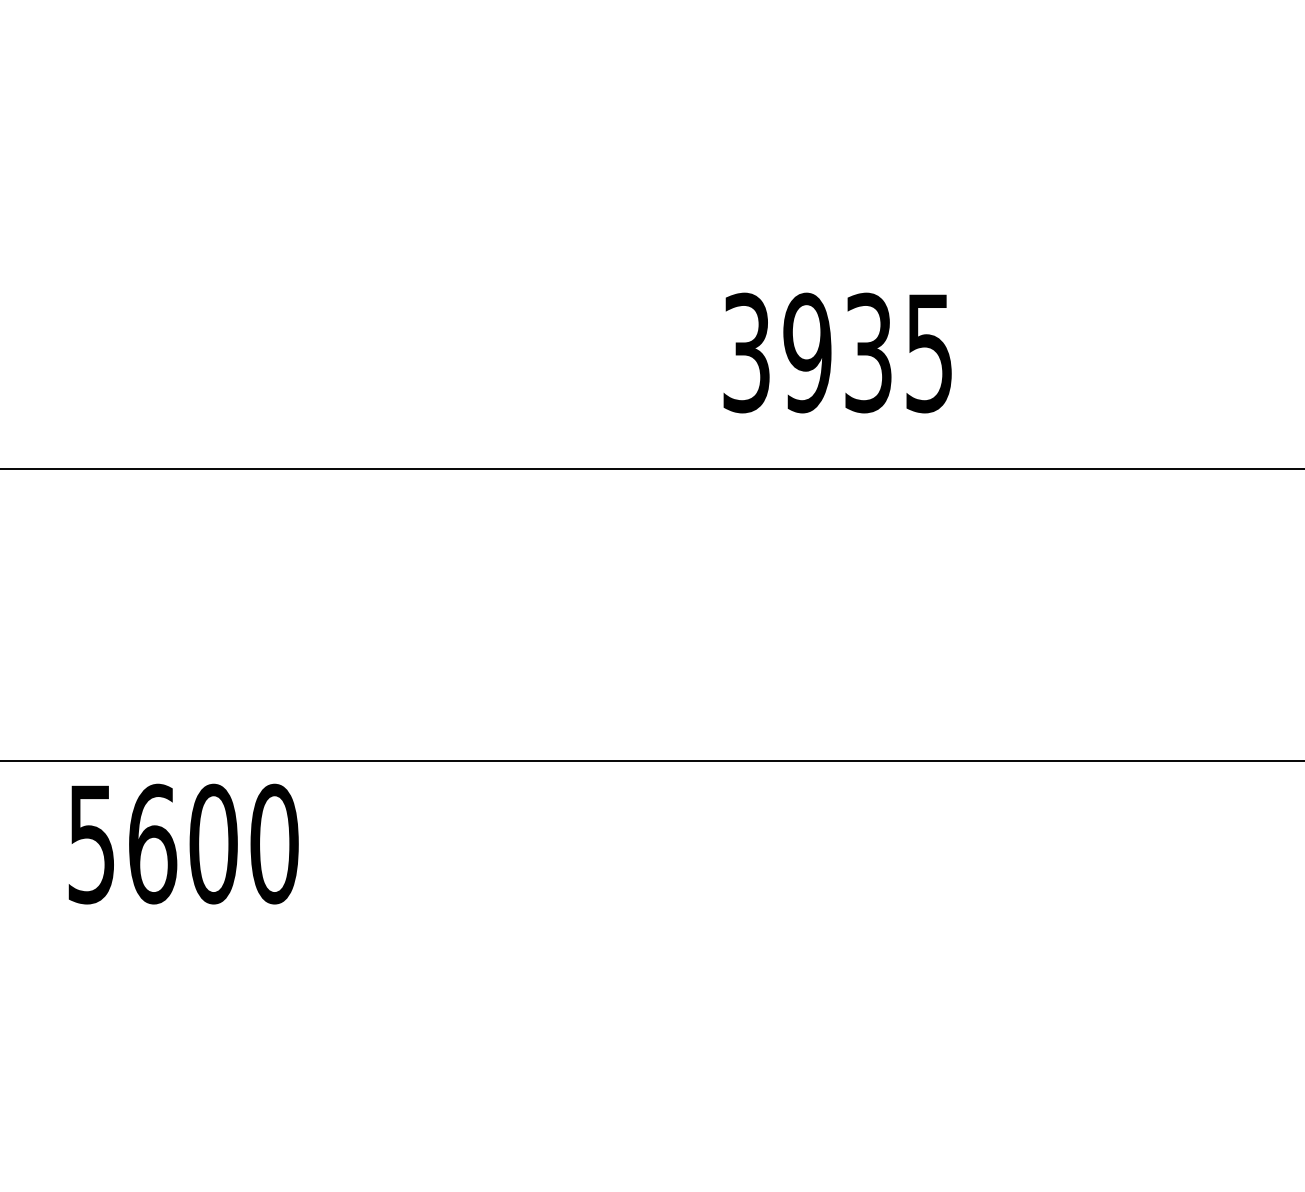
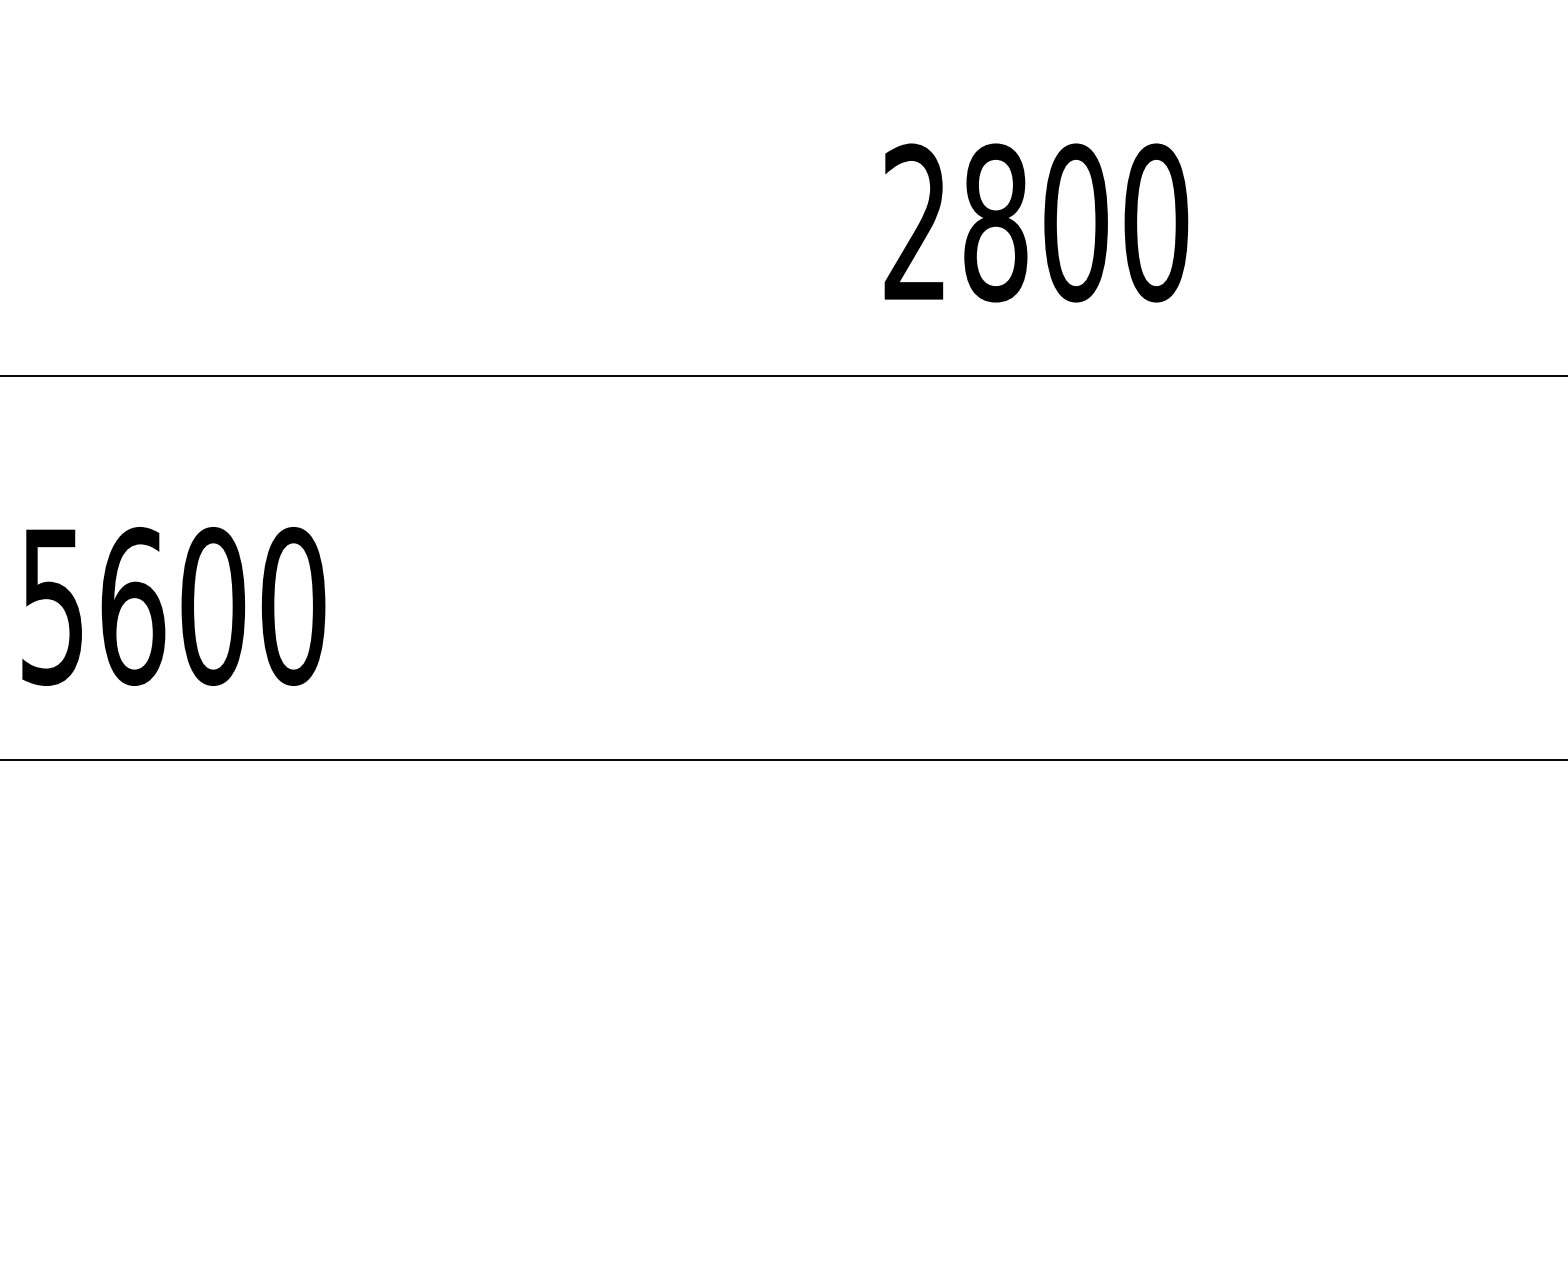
text: (838, 352) -> (1036, 222), 3935 -> 2800
text: (183, 843) -> (173, 605), moved

